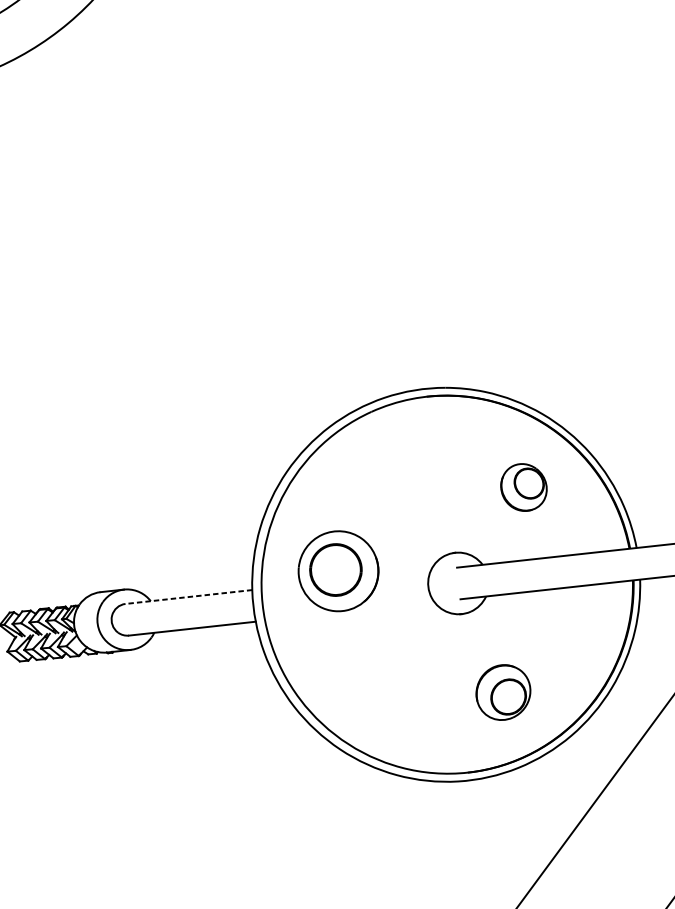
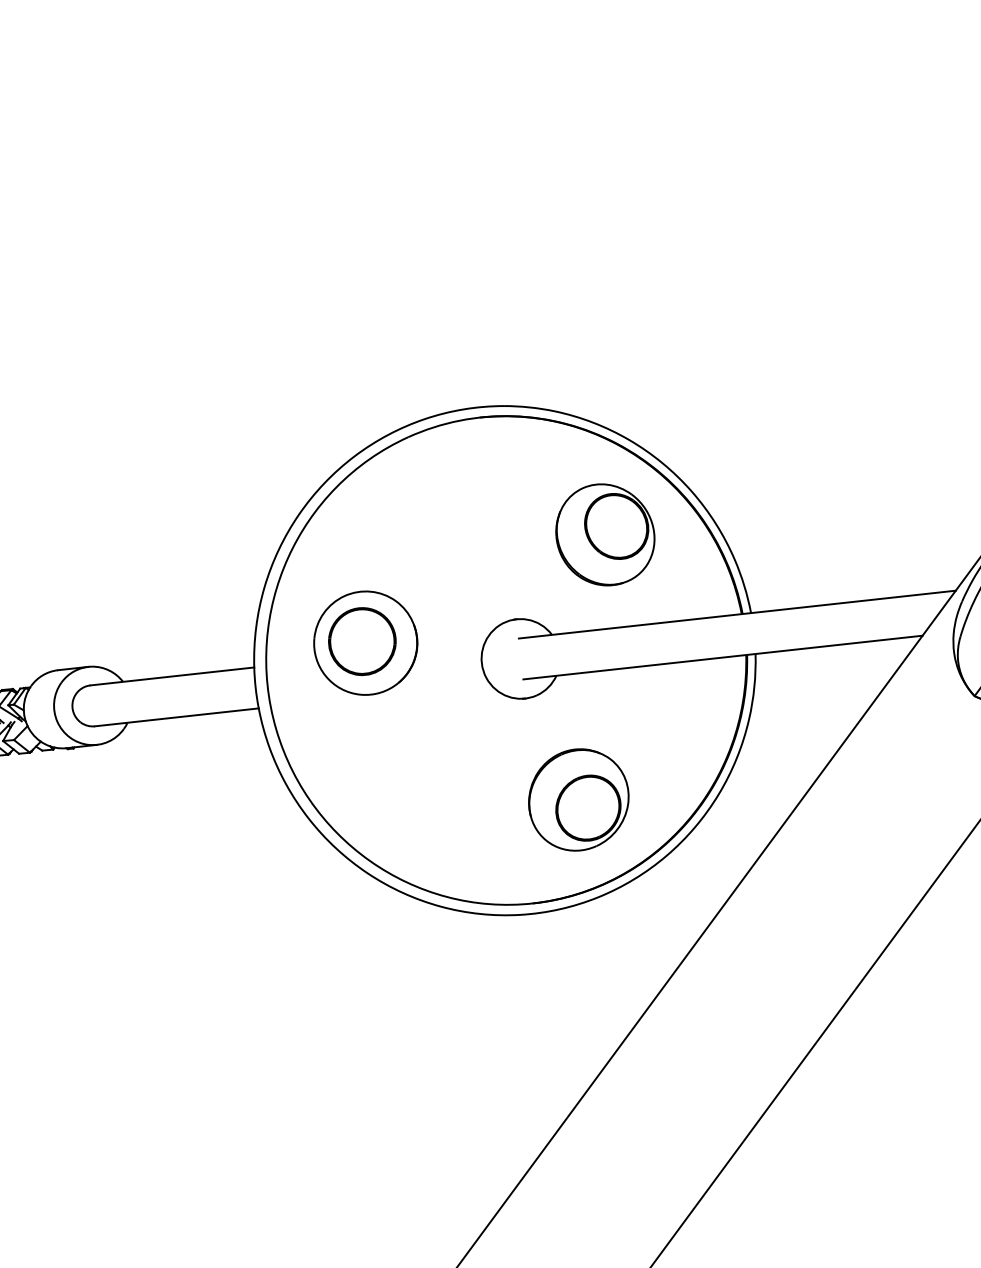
part: (524, 487) -> (605, 534), size x1.67
line: (188, 597) -> (171, 676), dashed -> solid
part: (503, 692) -> (578, 799), size x1.43

